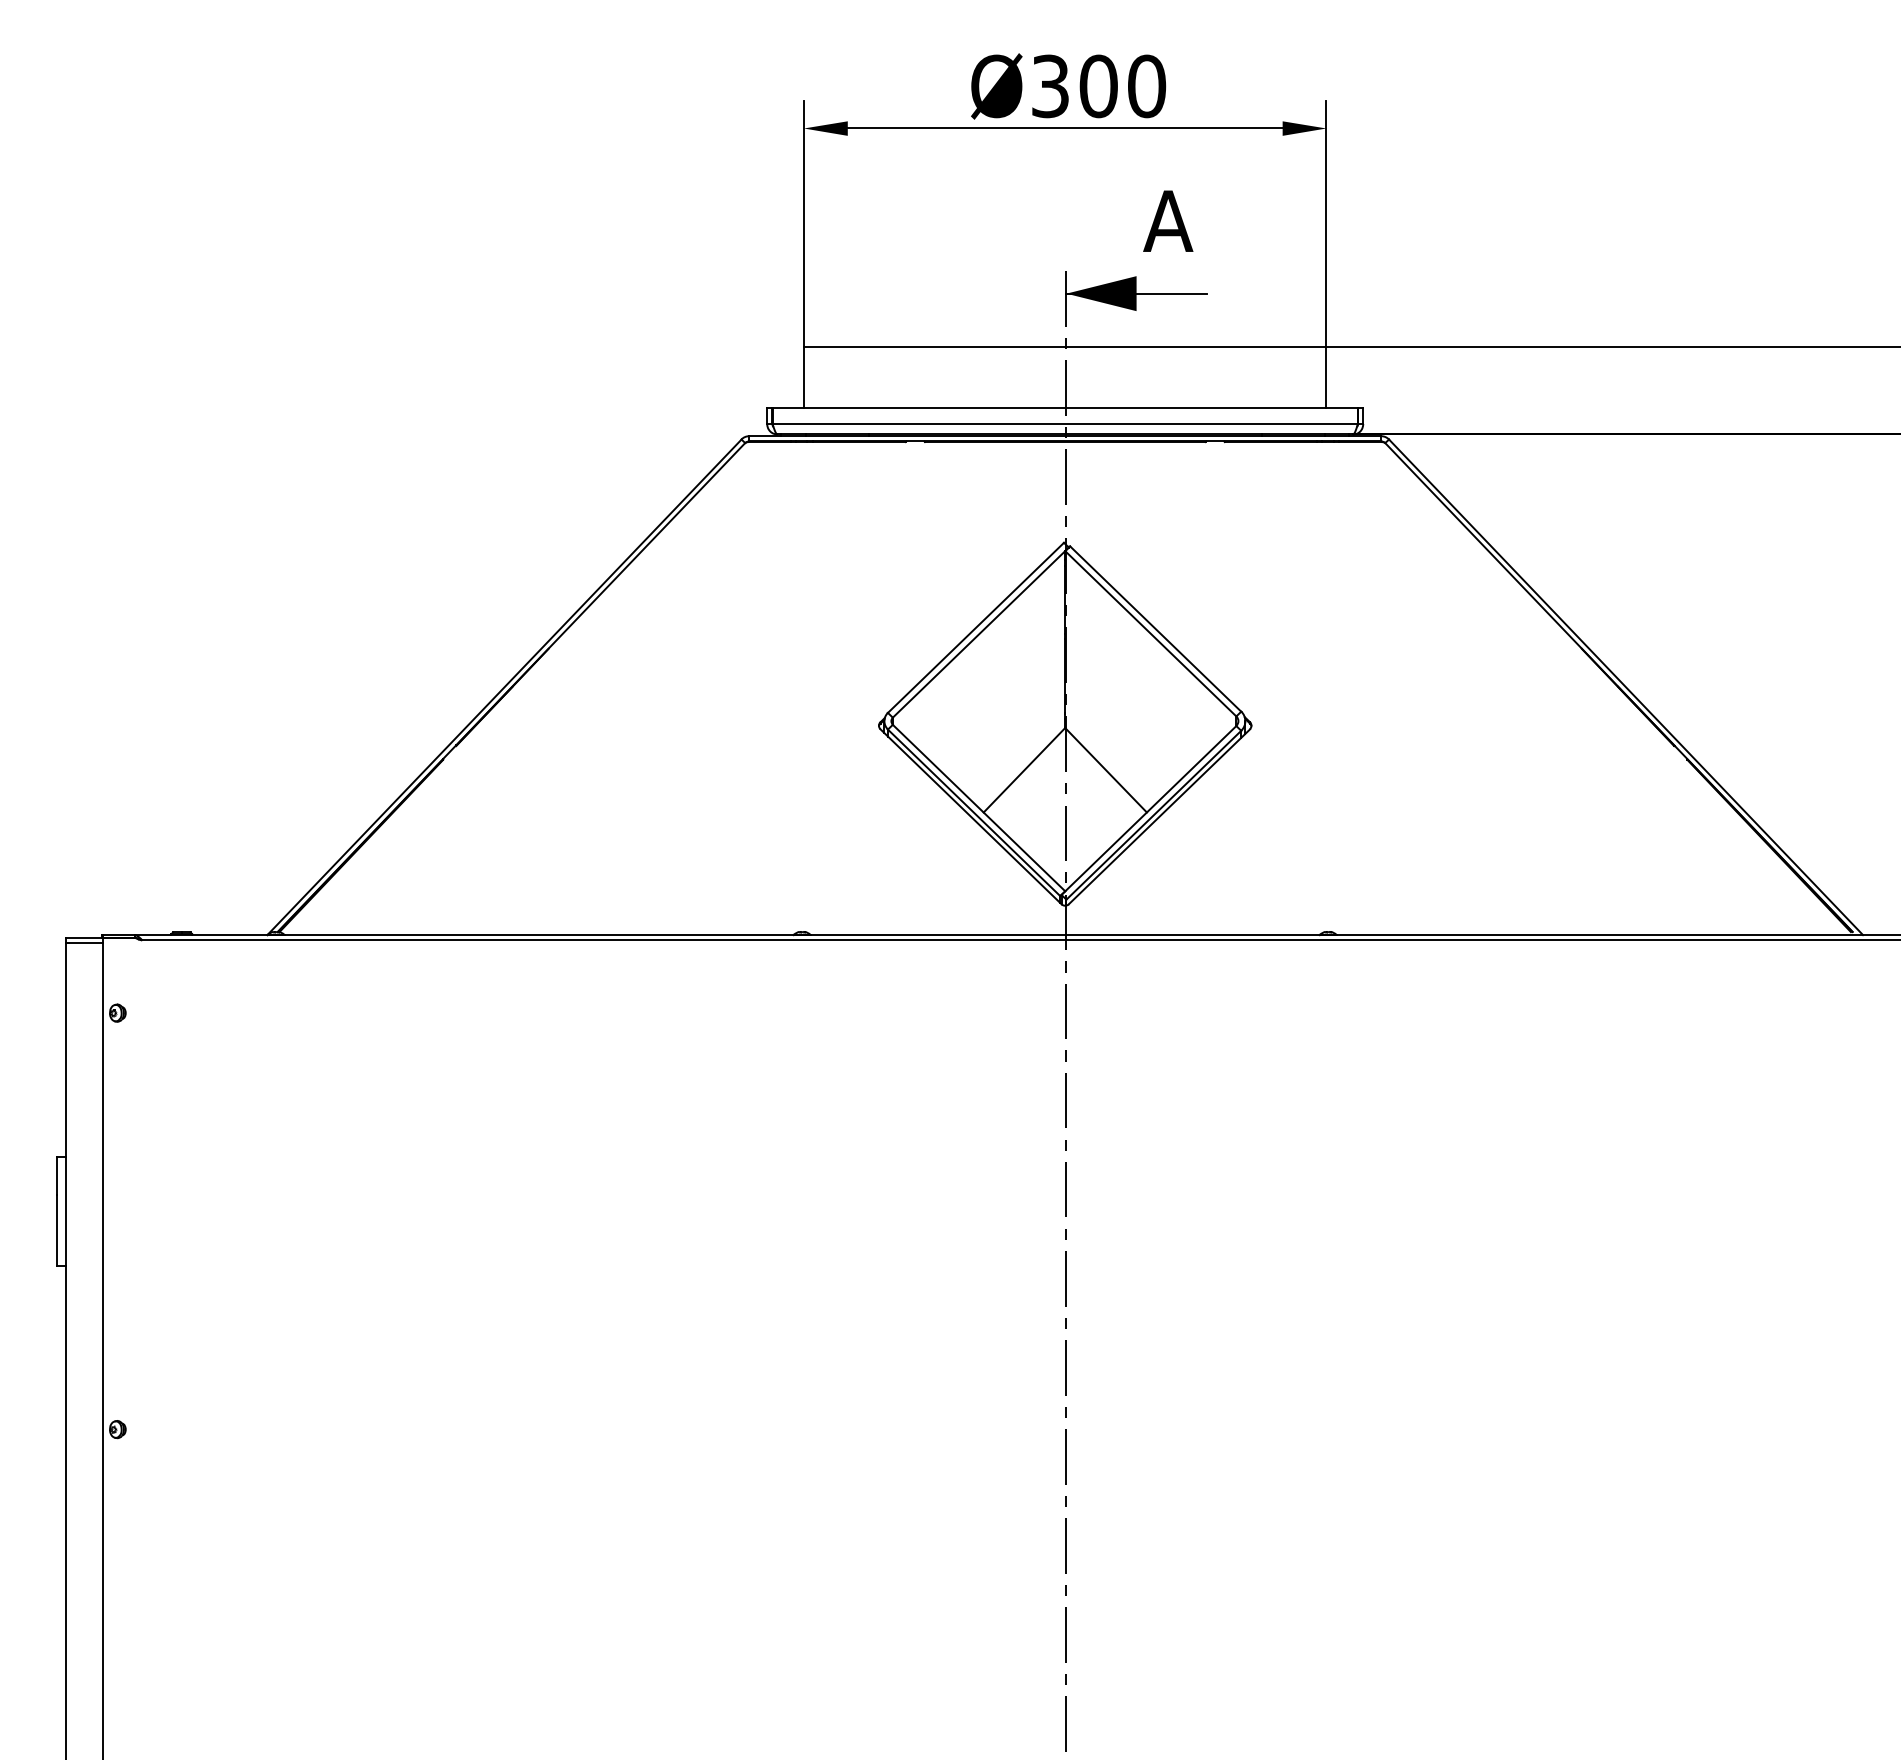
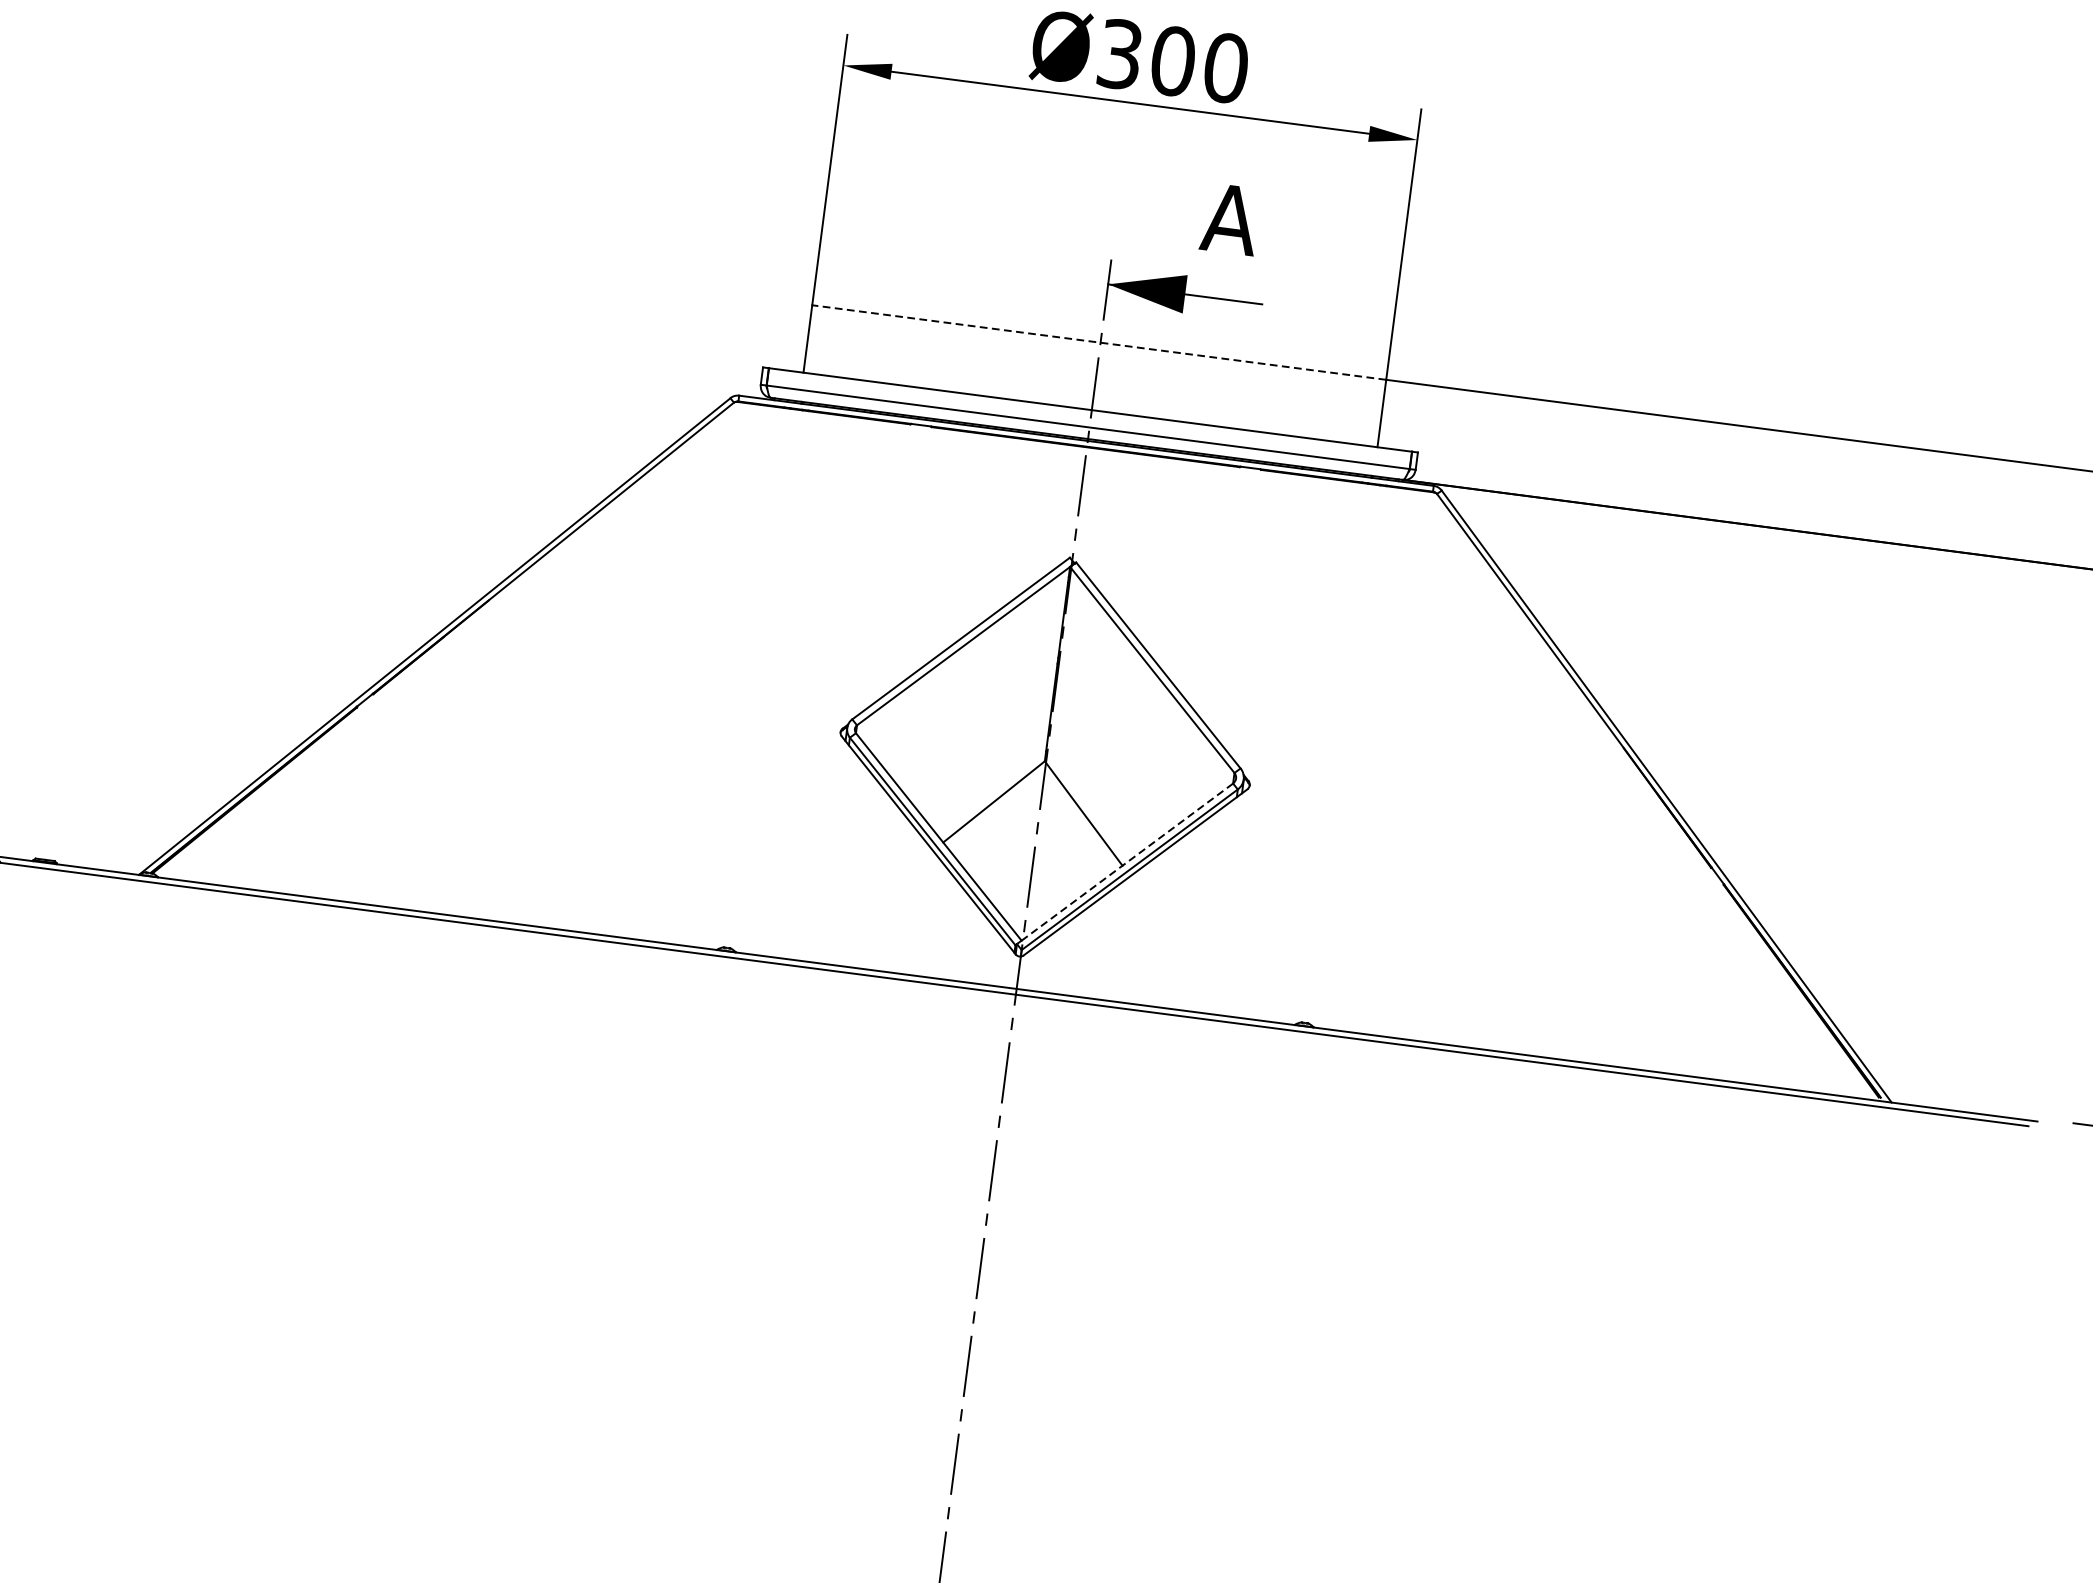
line: (1064, 346) -> (1098, 342), solid -> dashed
line: (1148, 810) -> (1124, 863), solid -> dashed

